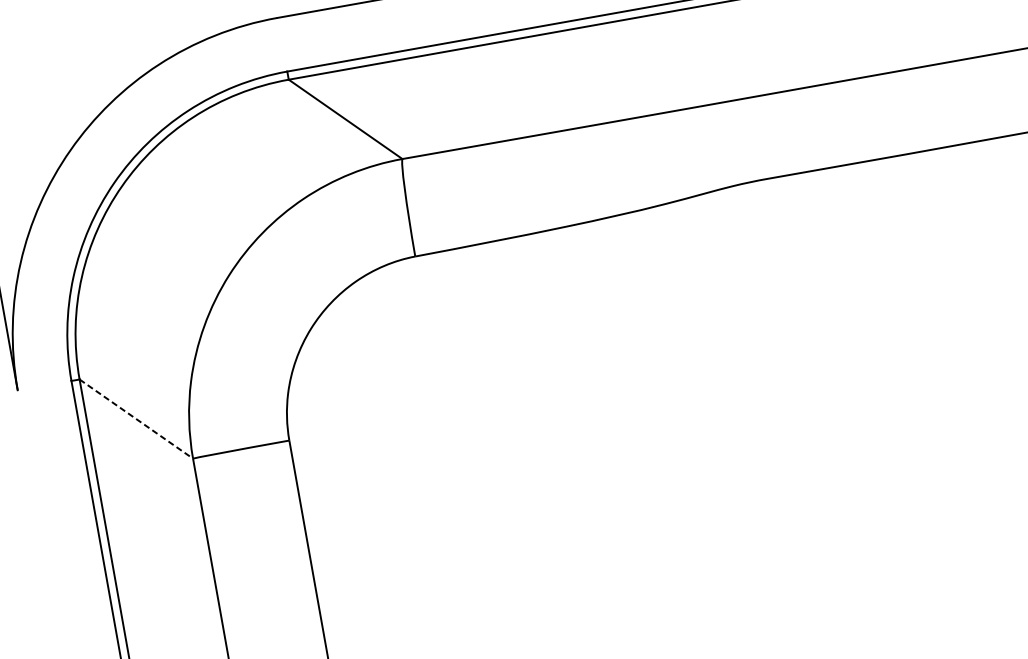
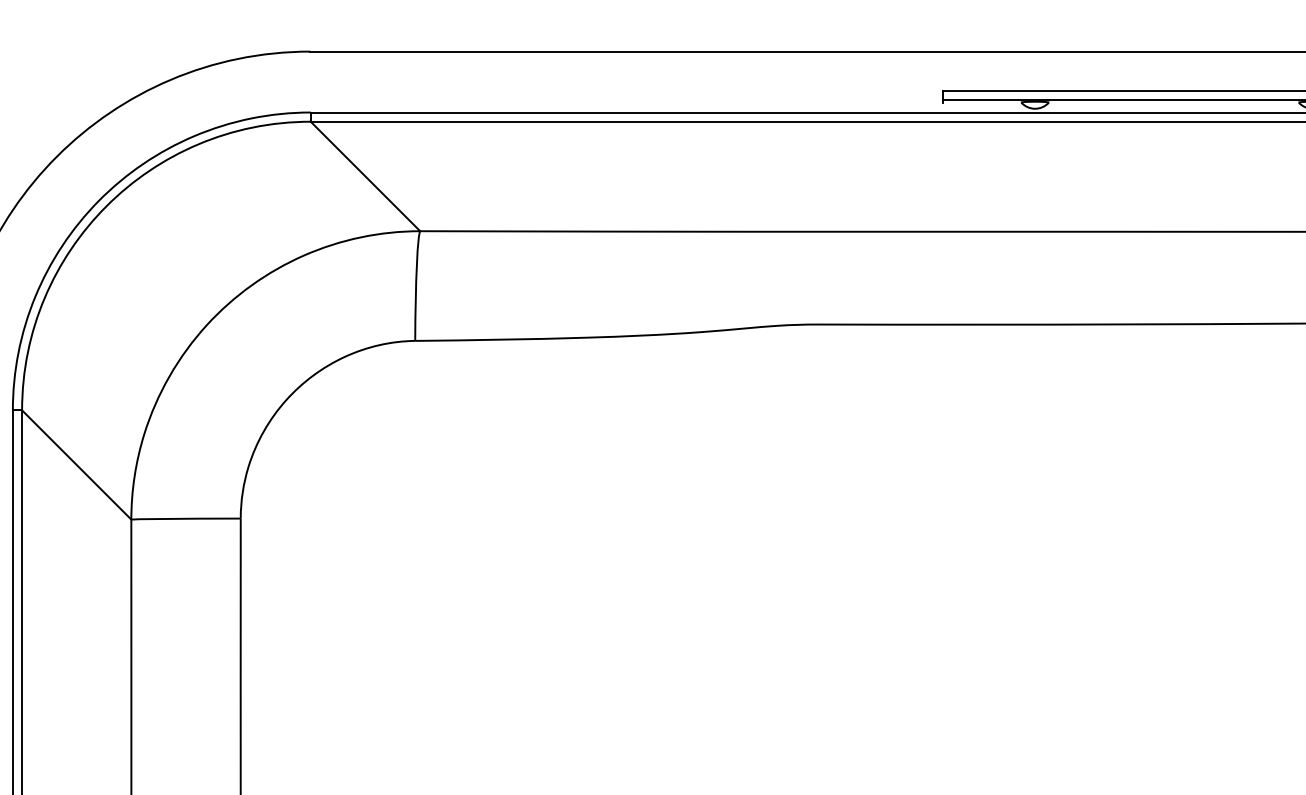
line: (137, 419) -> (77, 465), dashed -> solid

